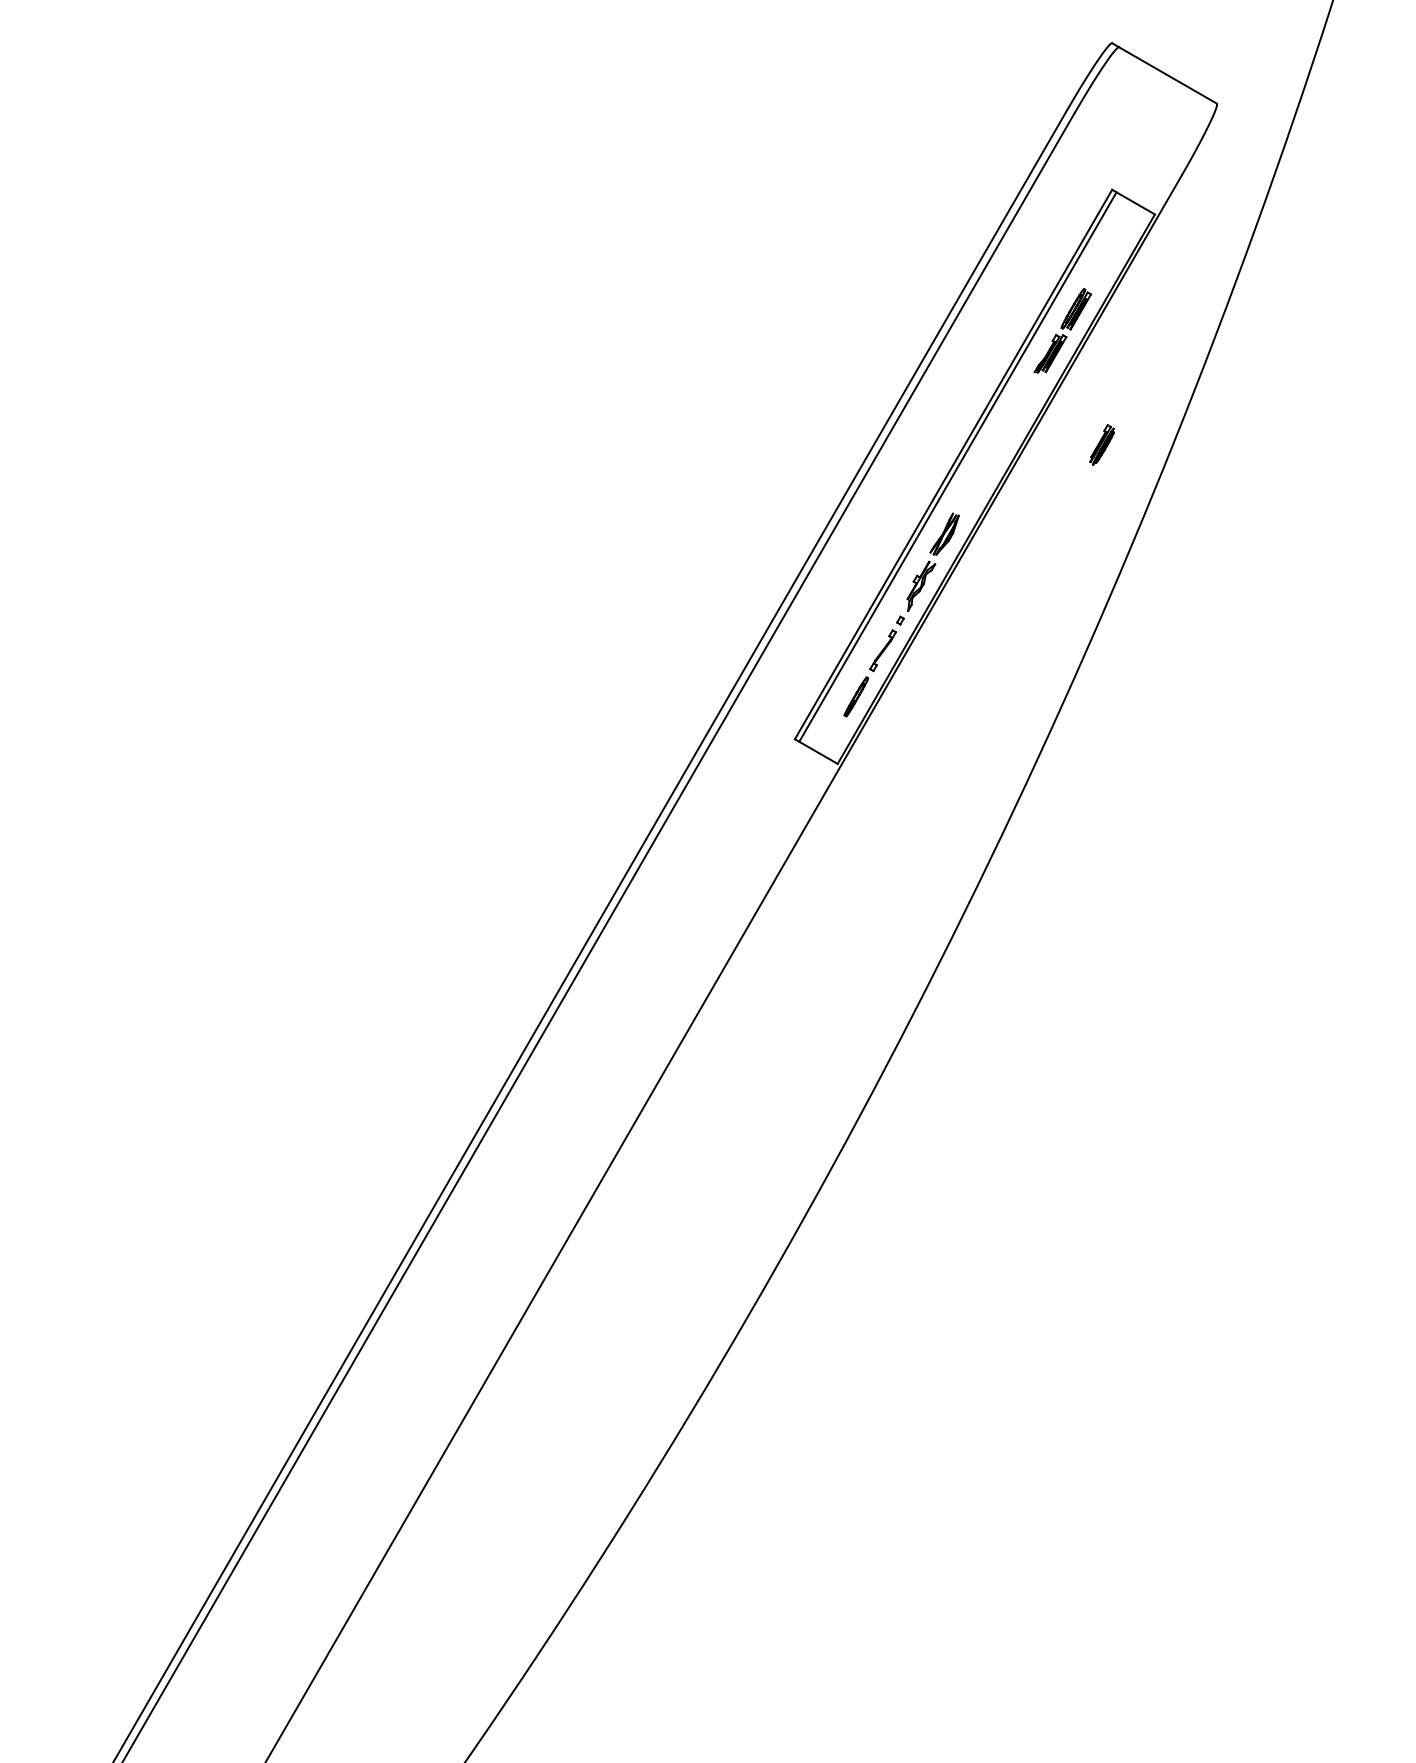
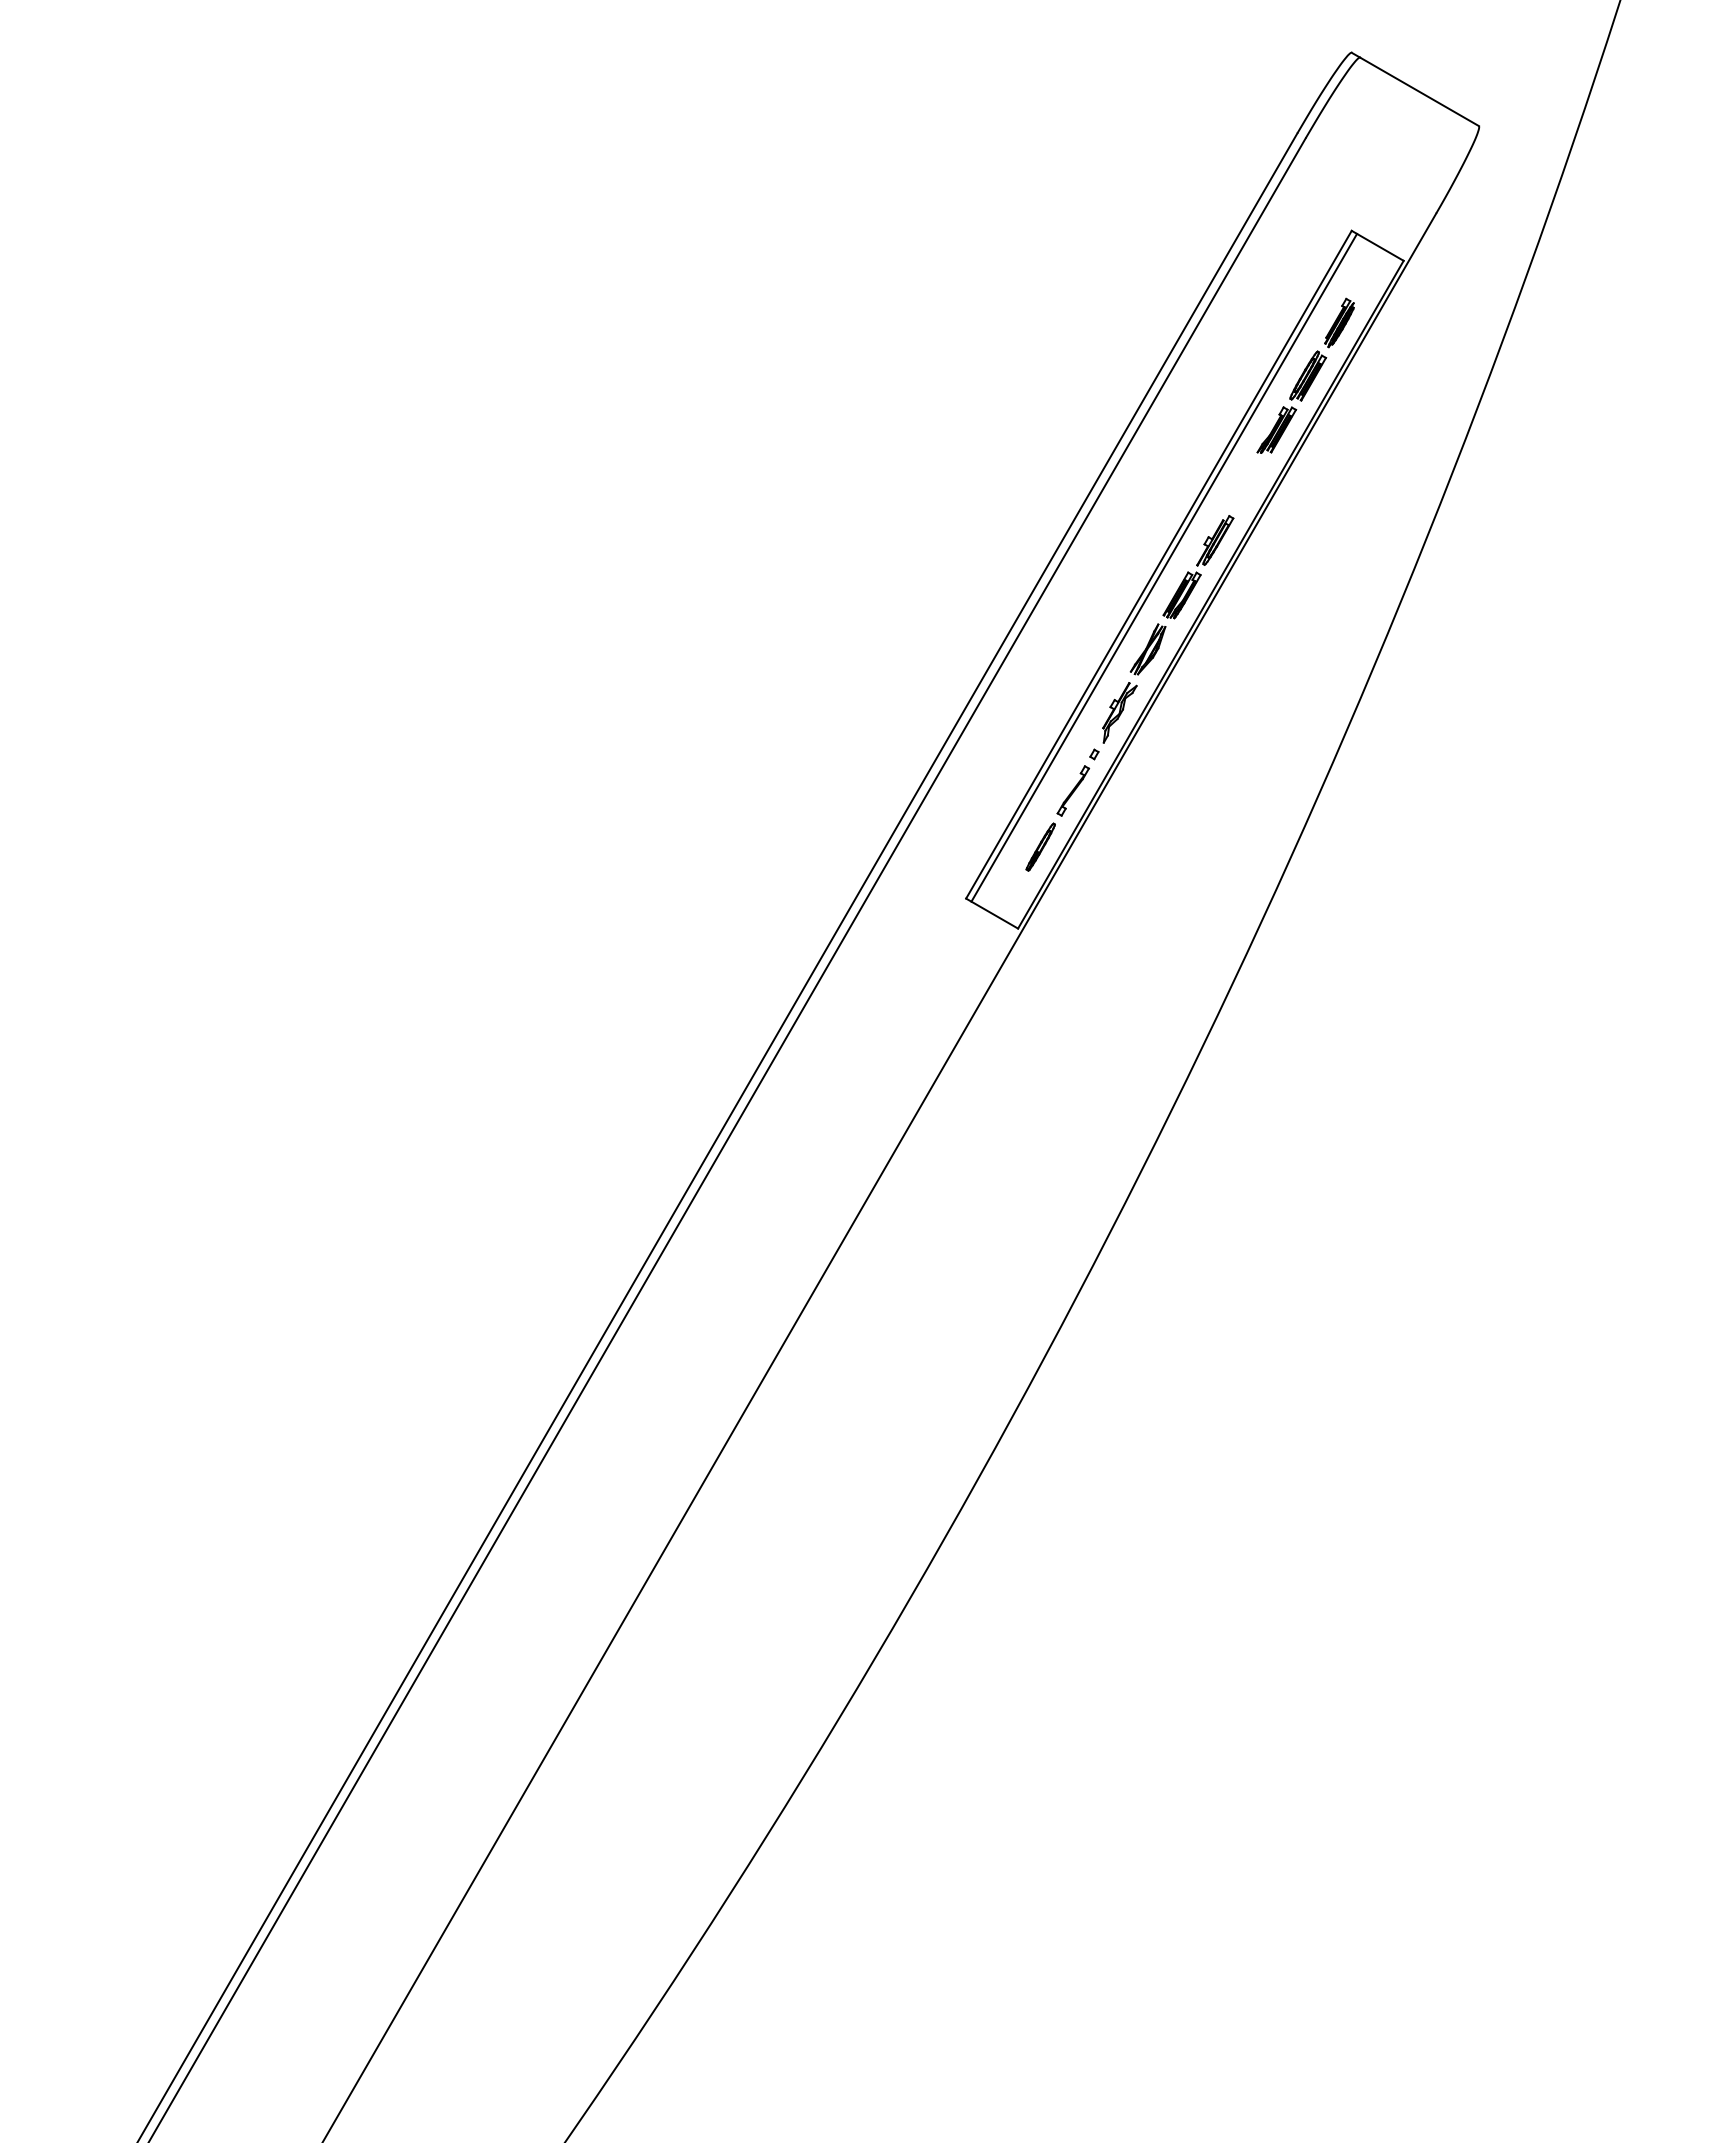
part: (1102, 444) -> (1339, 322), moved
part: (986, 466) -> (1198, 567), added

